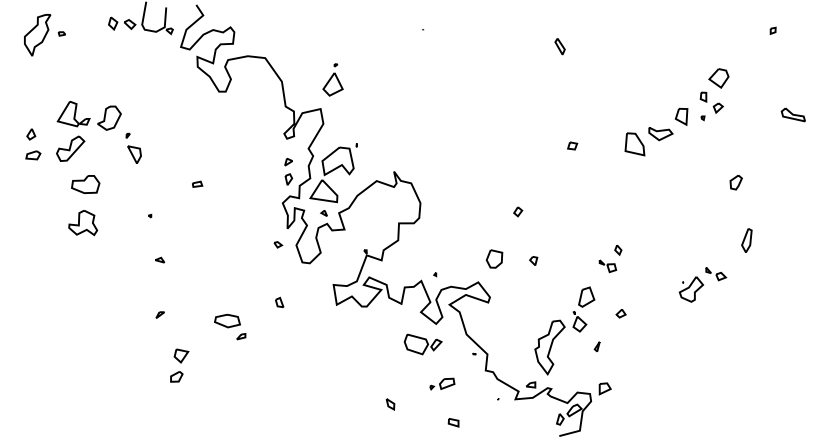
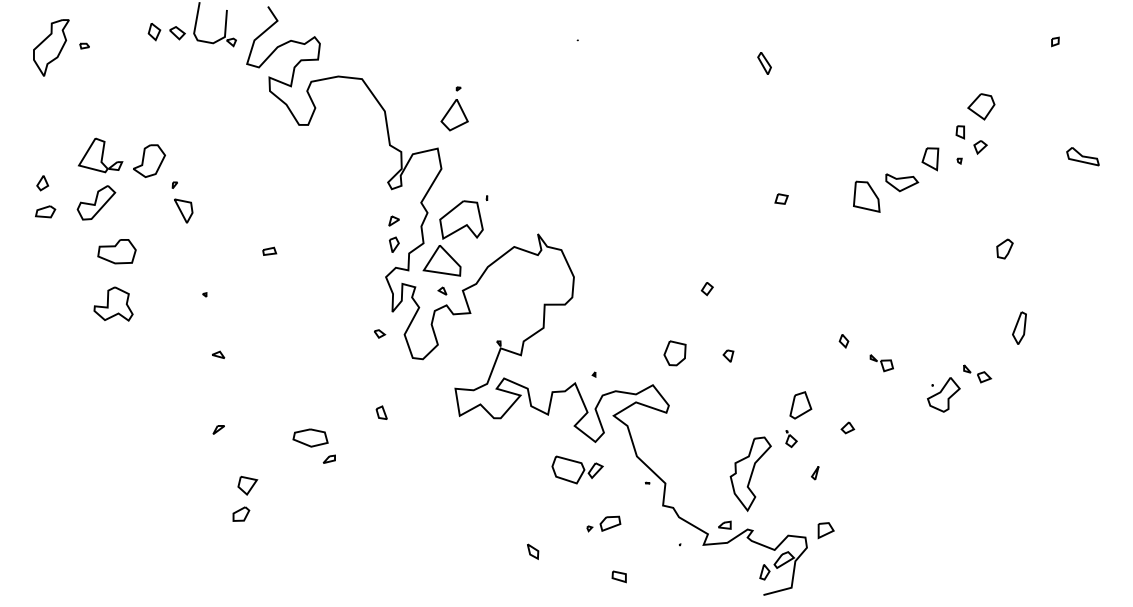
part: (607, 266) -> (881, 363), moved
part: (579, 321) -> (791, 438), size x0.6

